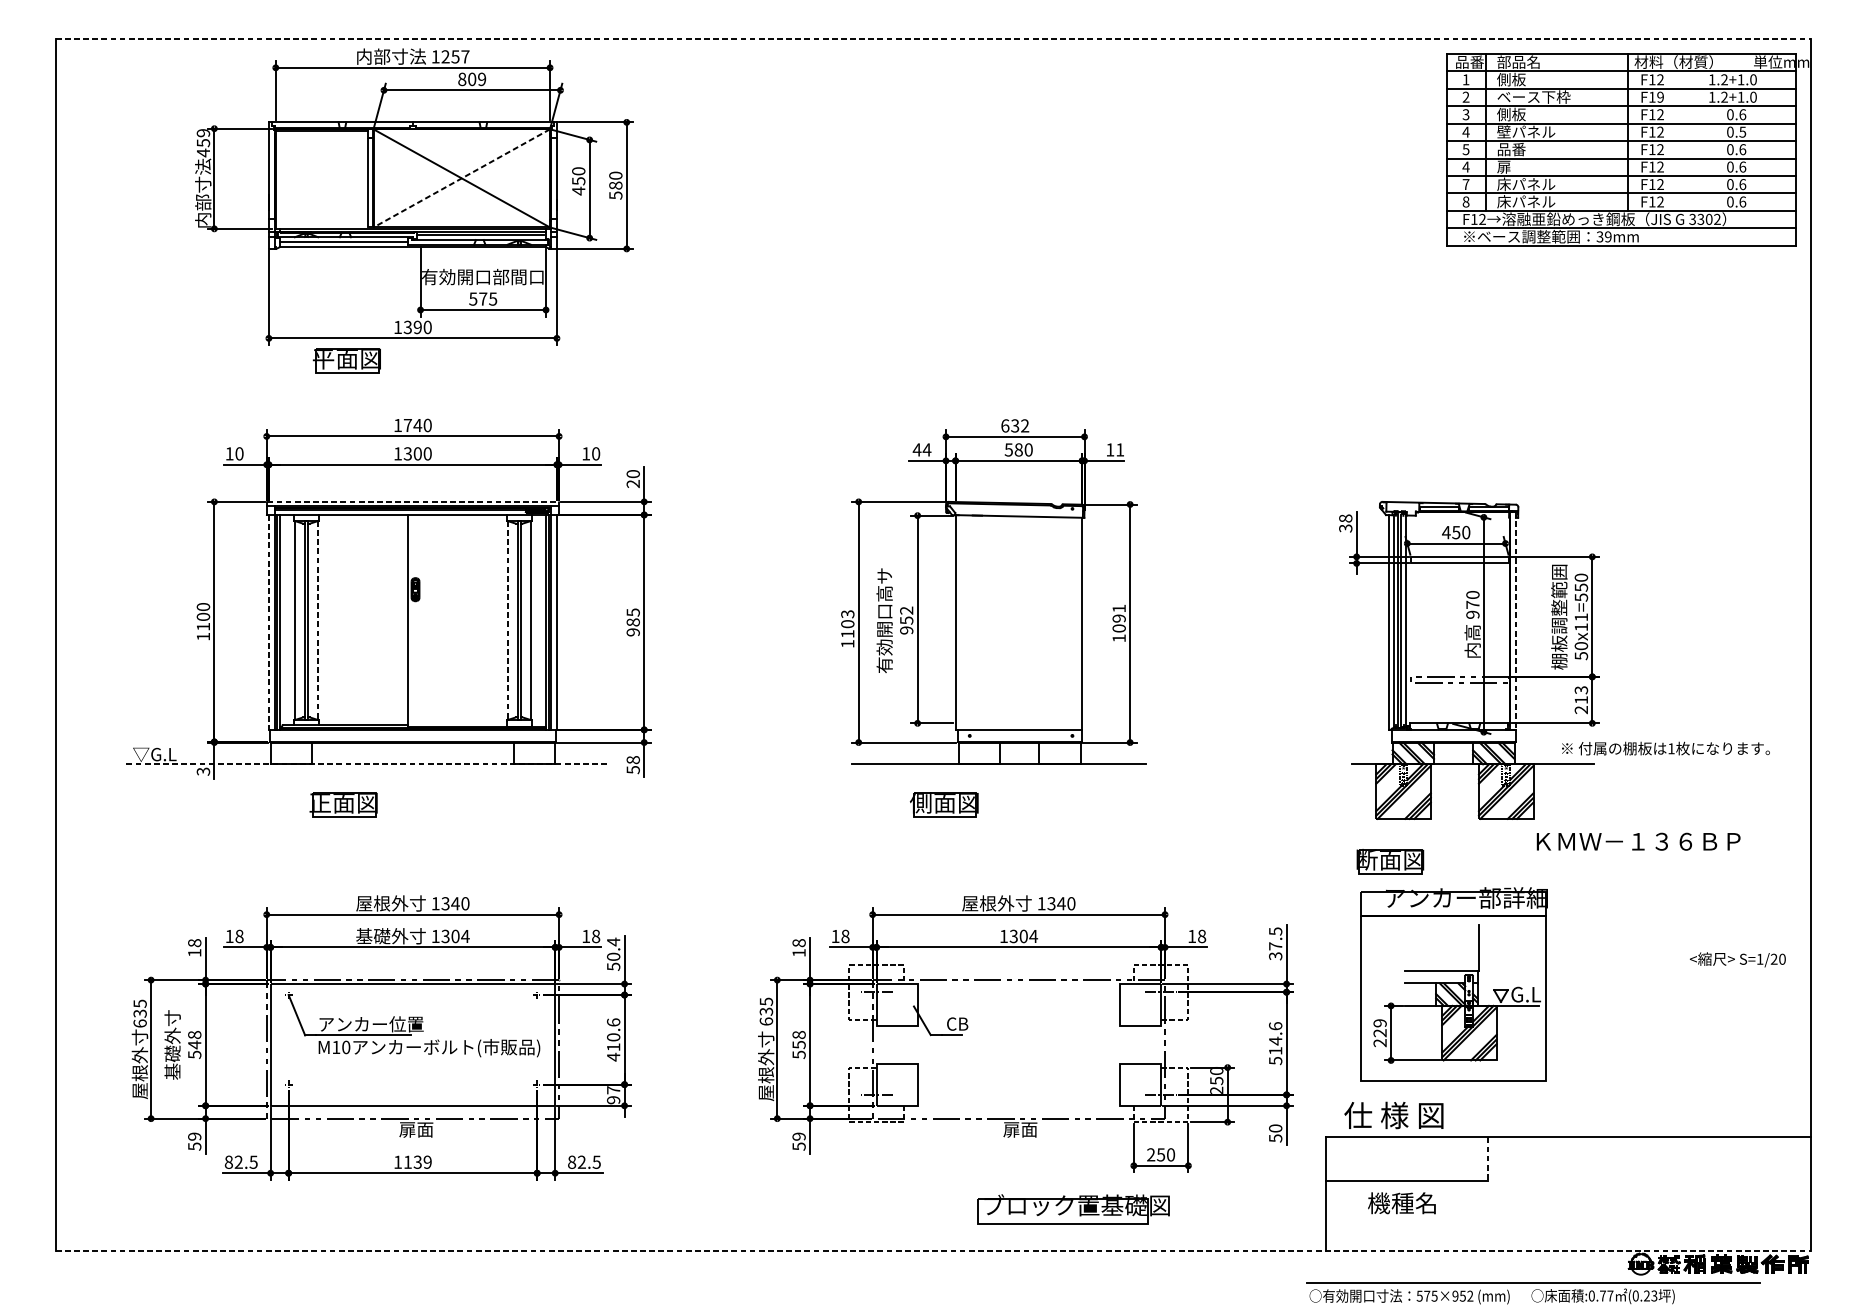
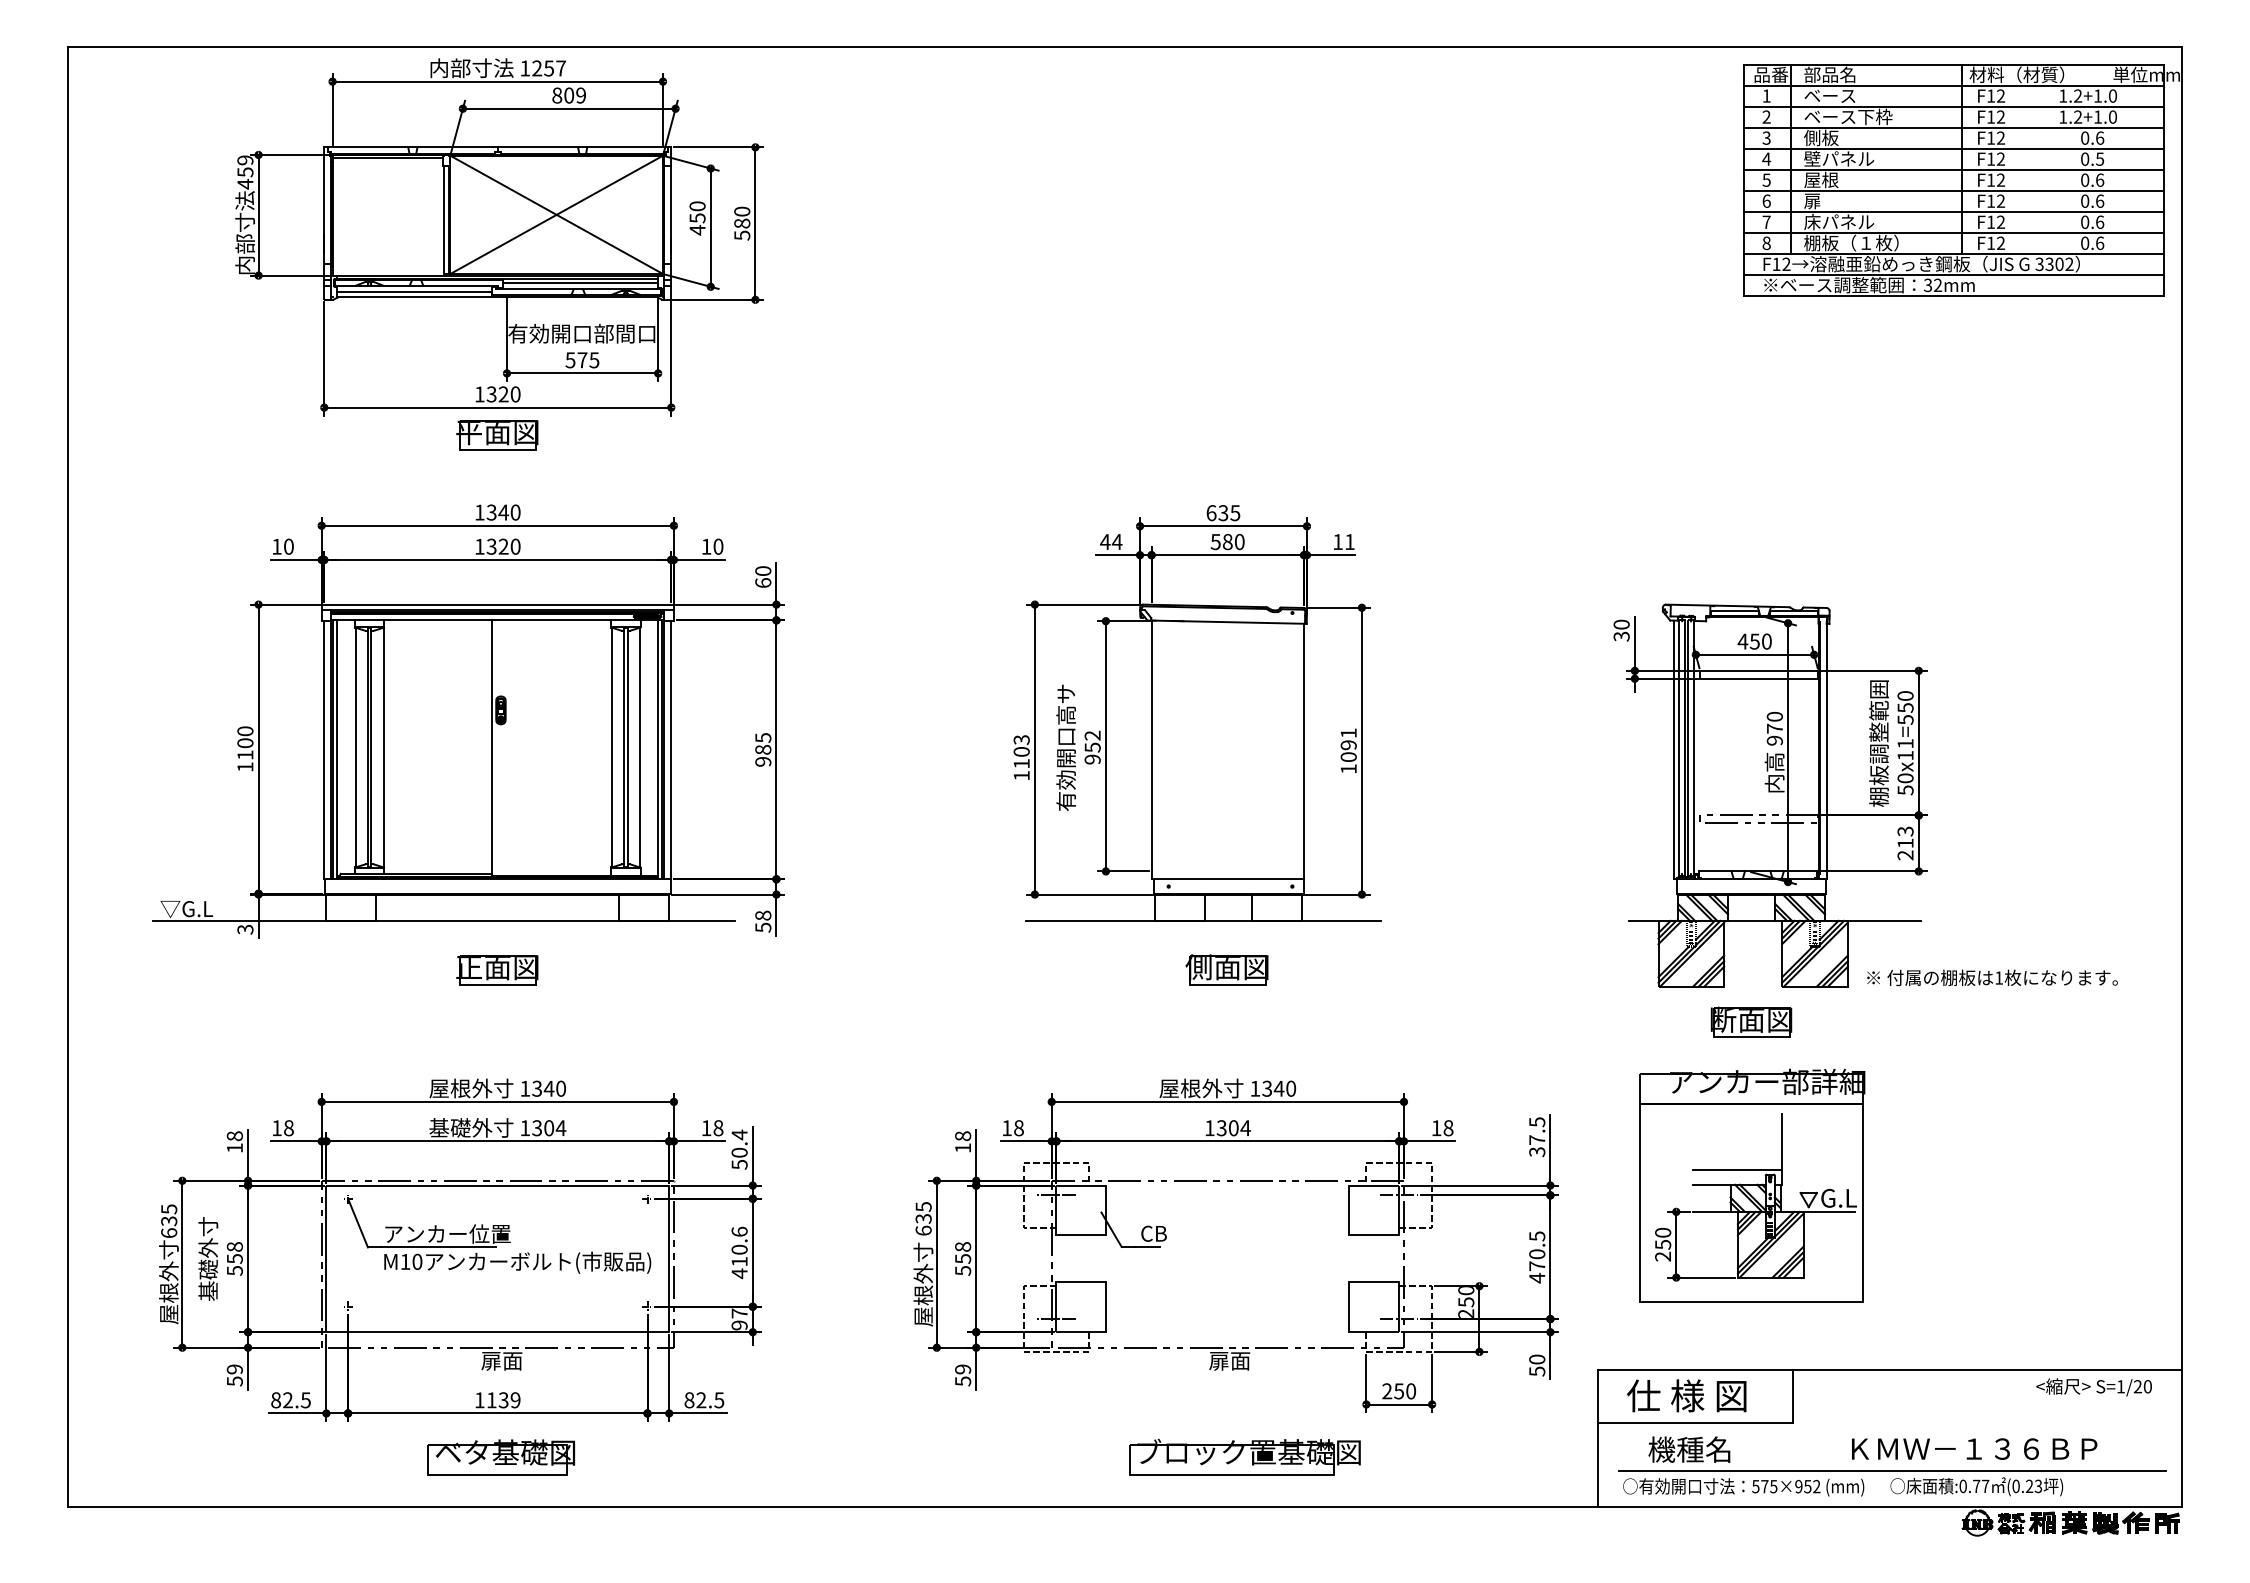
line: (933, 39) -> (1125, 47), dashed -> solid
text: (1518, 79) -> (1829, 95), 側板 -> ベース
text: (1660, 97) -> (2000, 117), F19 -> F12
text: (1511, 149) -> (1821, 179), 品番 -> 屋根
text: (1465, 166) -> (1766, 200), 4 -> 6
line: (461, 178) -> (556, 214), dashed -> solid
text: (1536, 201) -> (1851, 242), 床パネル -> 棚板（１枚）
text: (1608, 237) -> (1938, 285), 39mm -> 32mm
text: (417, 327) -> (503, 394), 1390 -> 1320
part: (347, 361) -> (497, 435), moved
text: (407, 425) -> (491, 512), 1740 -> 1340
text: (1025, 426) -> (1235, 513), 632 -> 635
text: (417, 453) -> (503, 546), 1300 -> 1320
text: (633, 483) -> (763, 582), 20 -> 60
line: (413, 501) -> (498, 604), dashed -> solid
text: (1345, 518) -> (1621, 624), 38 -> 30
line: (318, 620) -> (383, 747), dashed -> solid
line: (508, 620) -> (612, 747), dashed -> solid
line: (1515, 621) -> (1826, 748), dashed -> solid
line: (269, 622) -> (324, 750), dashed -> solid
text: (1665, 748) -> (1992, 977), moved
line: (367, 764) -> (443, 920), dashed -> solid
part: (943, 804) -> (1226, 969), moved
part: (343, 805) -> (497, 970), moved
text: (1638, 841) -> (1974, 1448), moved
part: (1390, 861) -> (1751, 1021), moved
text: (1737, 959) -> (2093, 1387), moved
text: (1380, 1028) -> (1663, 1238), 229 -> 250
text: (1275, 1043) -> (1537, 1257), 514.6 -> 470.5
text: (194, 1044) -> (234, 1258), 548 -> 558
text: (1393, 1115) -> (1686, 1395), moved
line: (1487, 1159) -> (1792, 1397), dashed -> solid
part: (1073, 1208) -> (1244, 1456), moved
part: (415, 1209) -> (500, 1457), added
line: (933, 1250) -> (1125, 1506), dashed -> solid
part: (1533, 1293) -> (1892, 1483), moved

